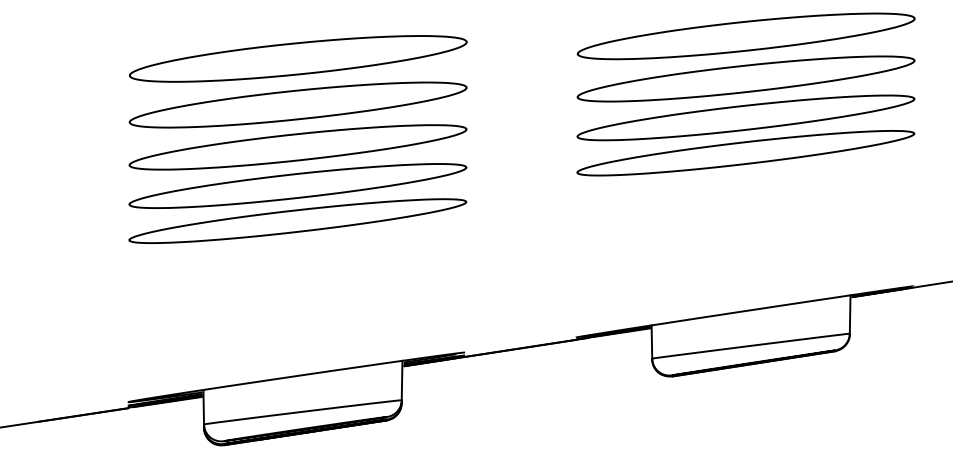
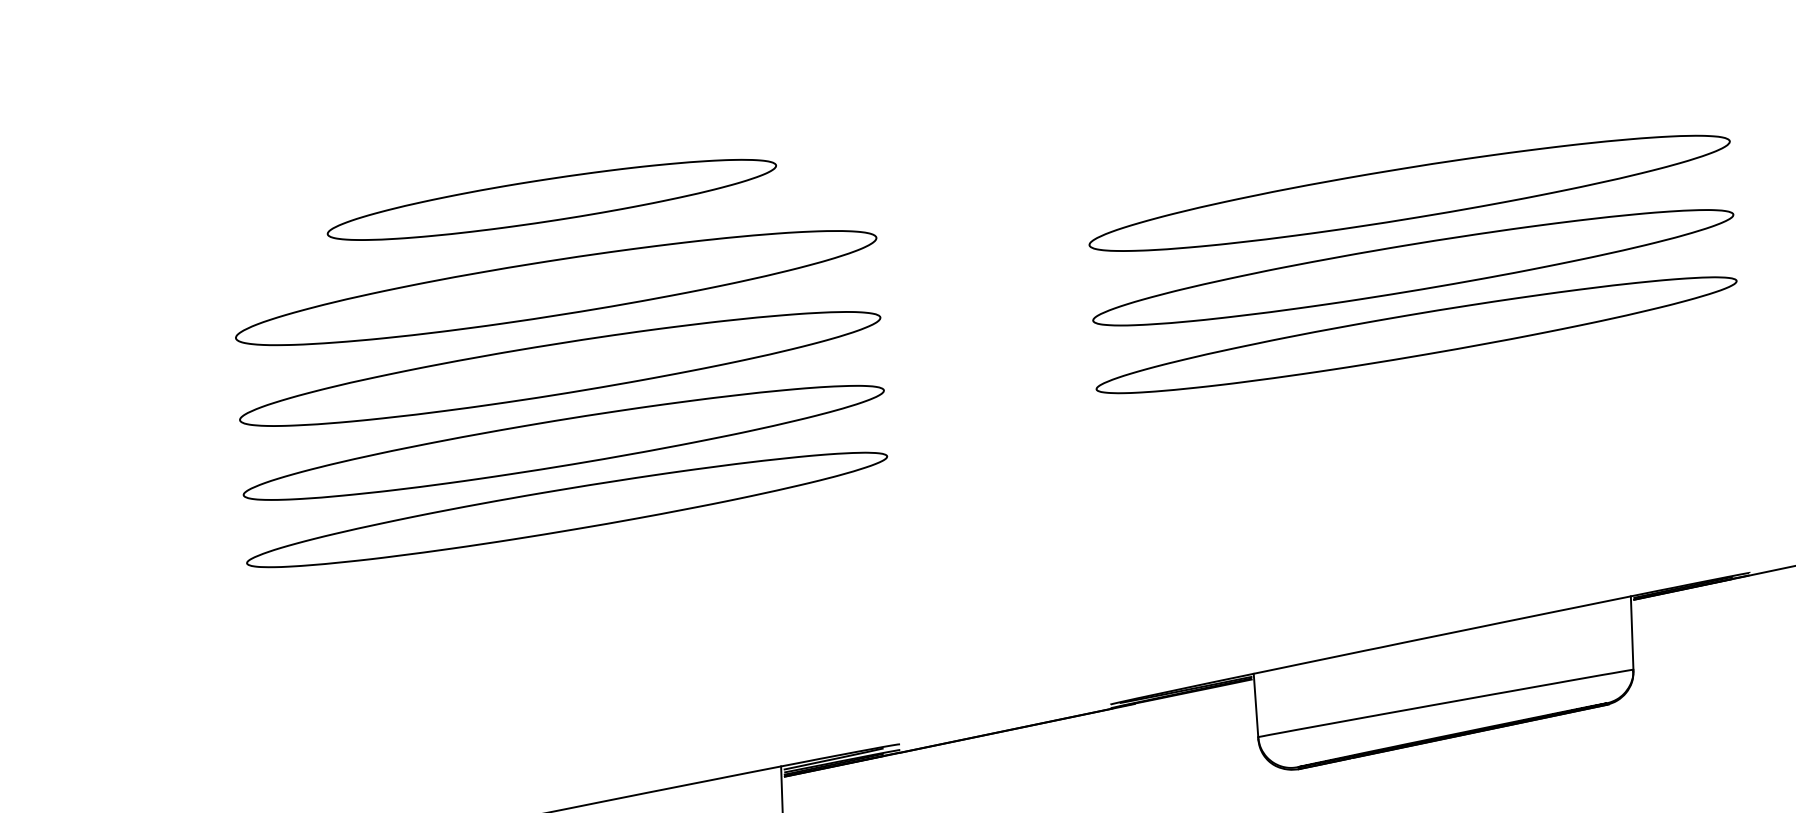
part: (745, 36) -> (1404, 112), removed
part: (298, 58) -> (552, 199), size x0.7

